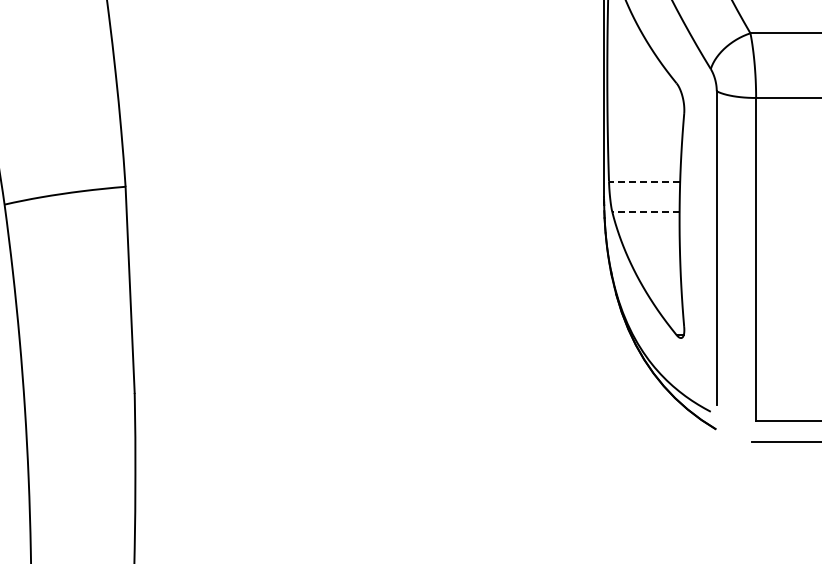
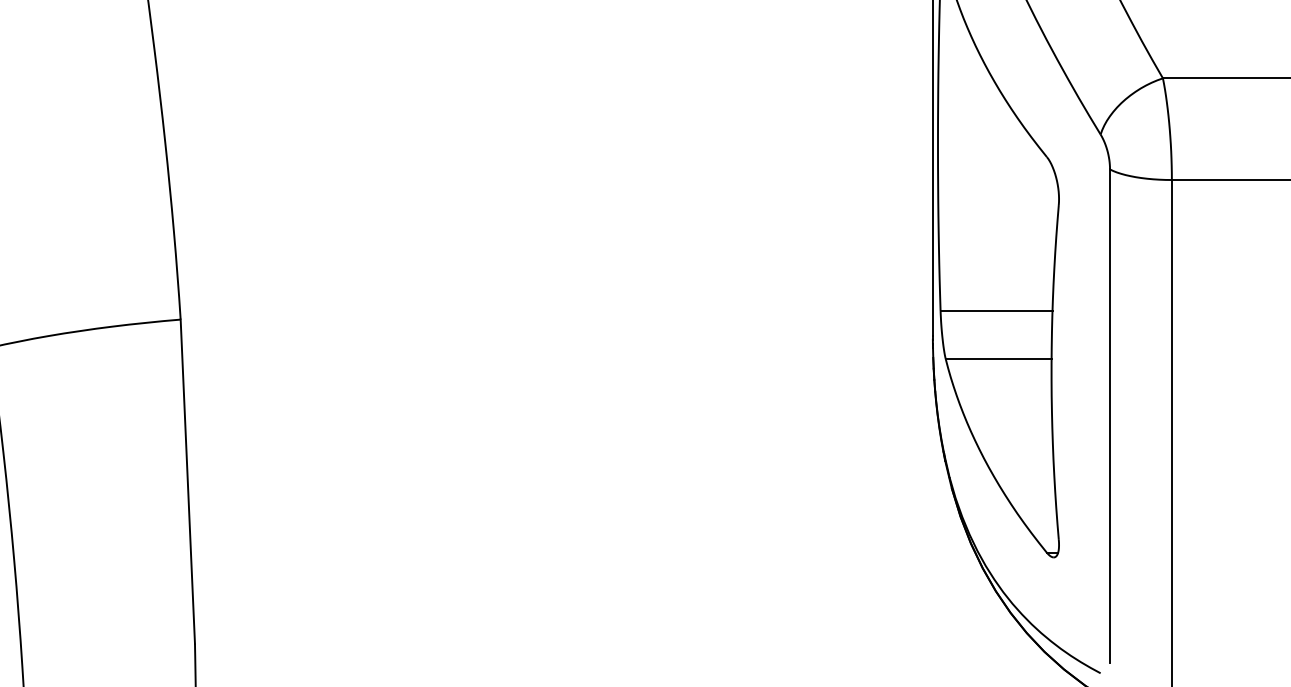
line: (644, 181) -> (996, 311), dashed -> solid
line: (645, 212) -> (997, 360), dashed -> solid

